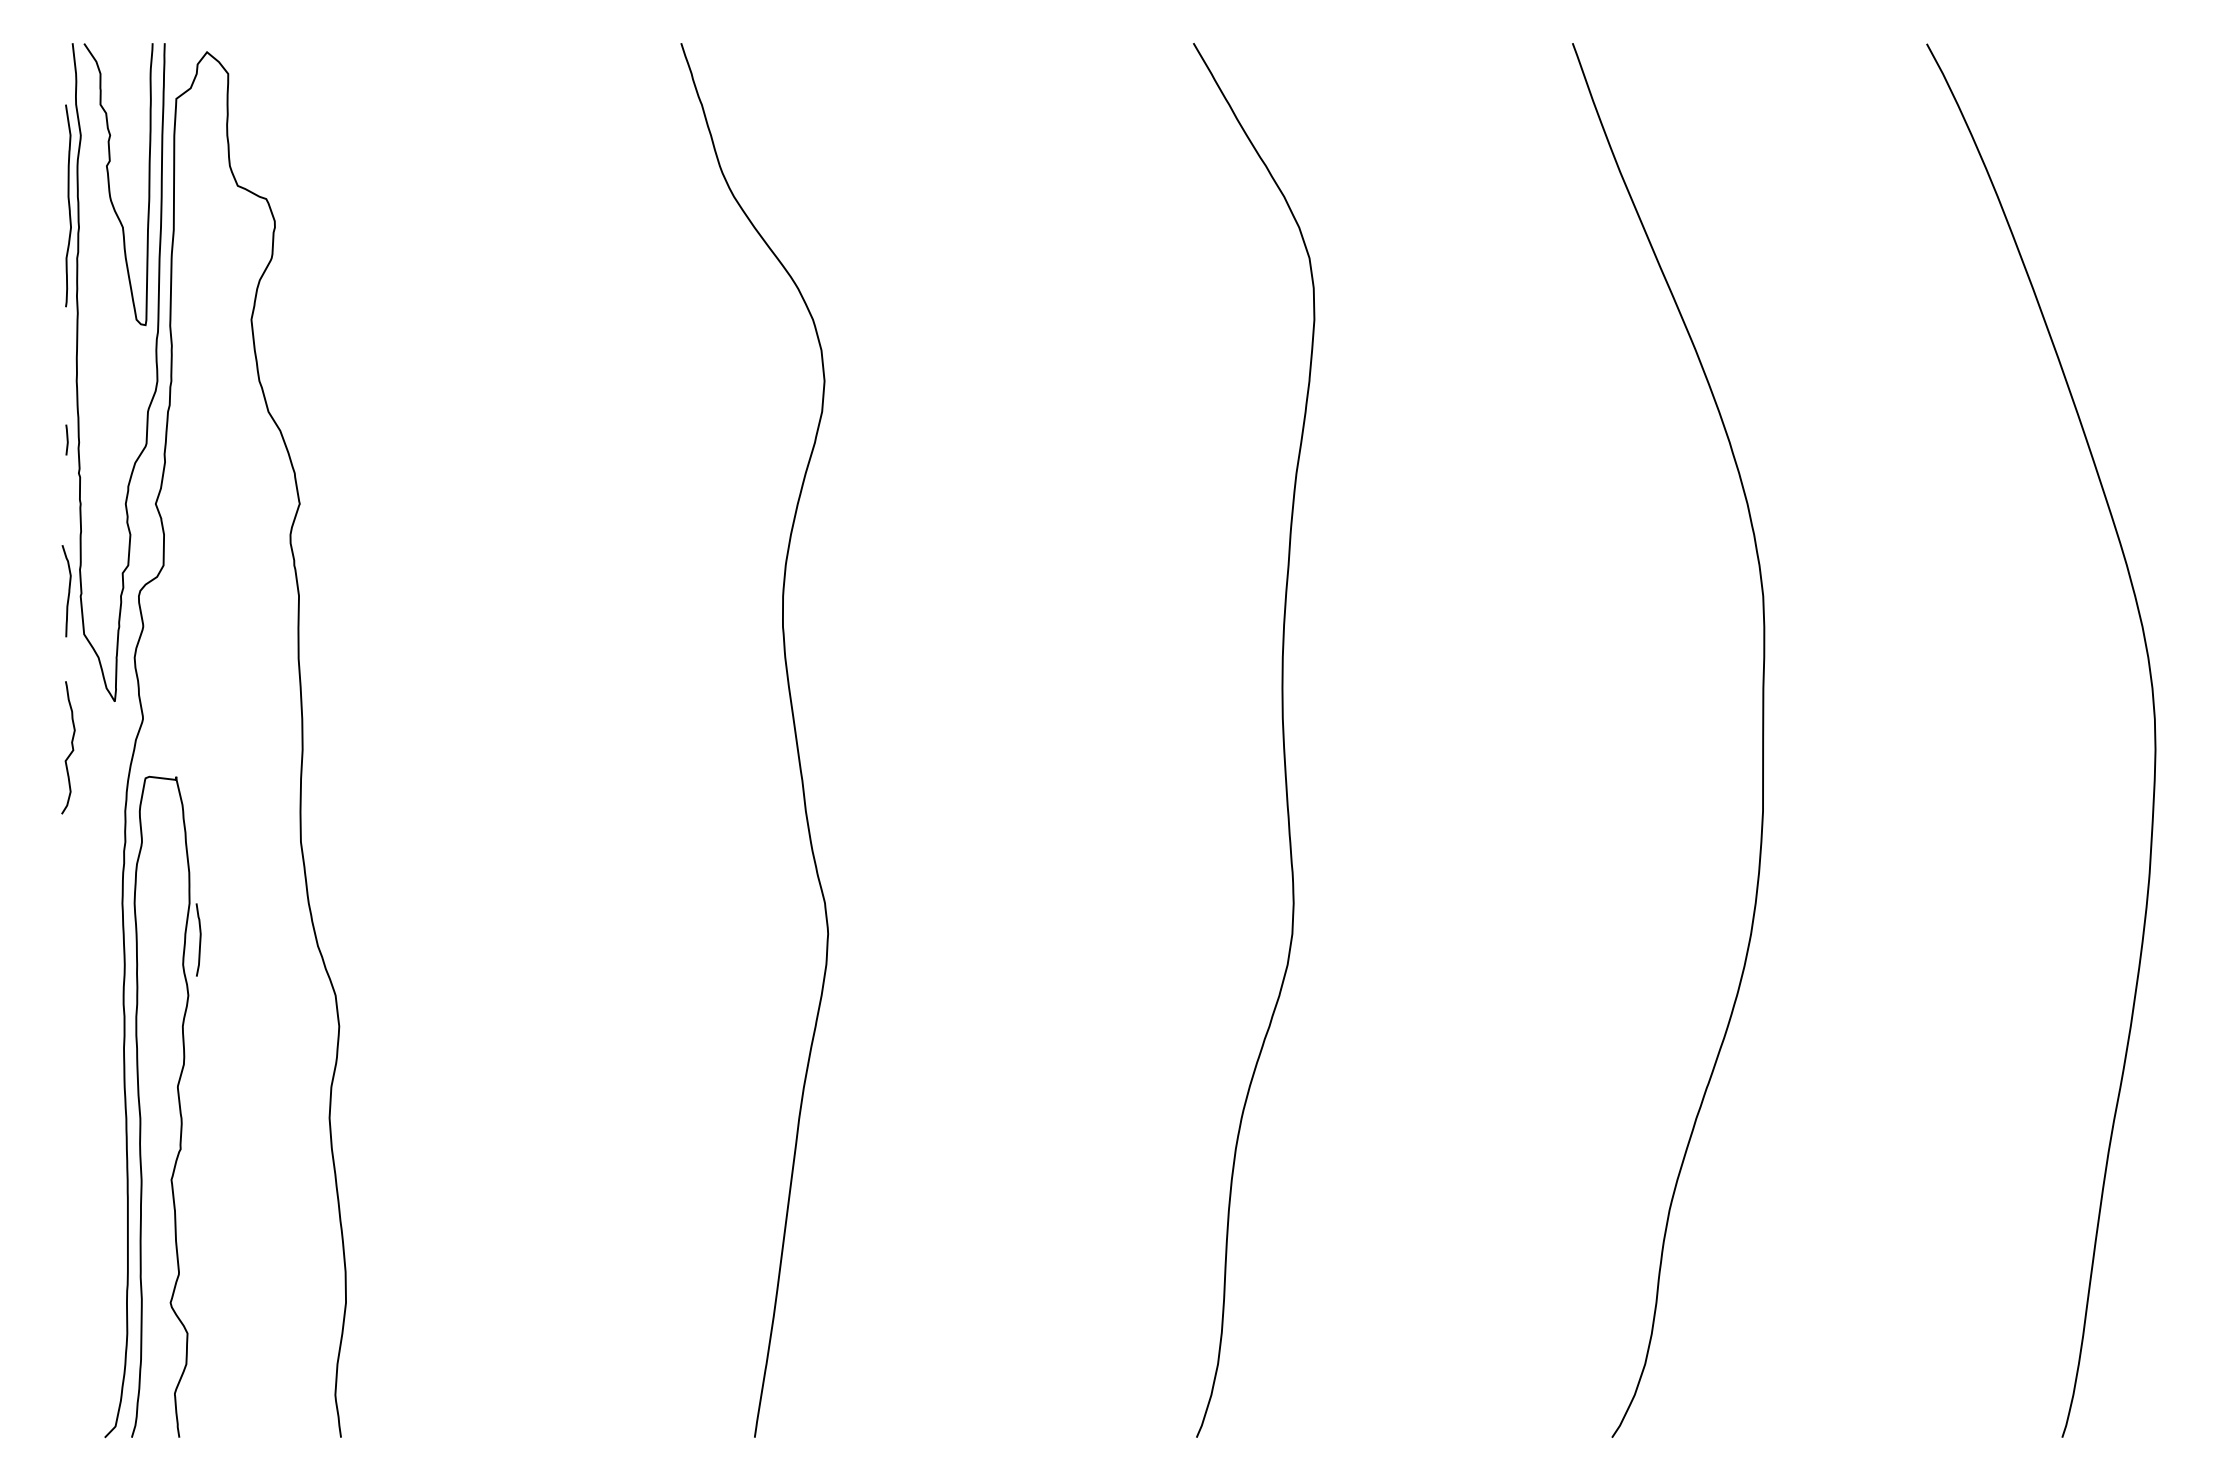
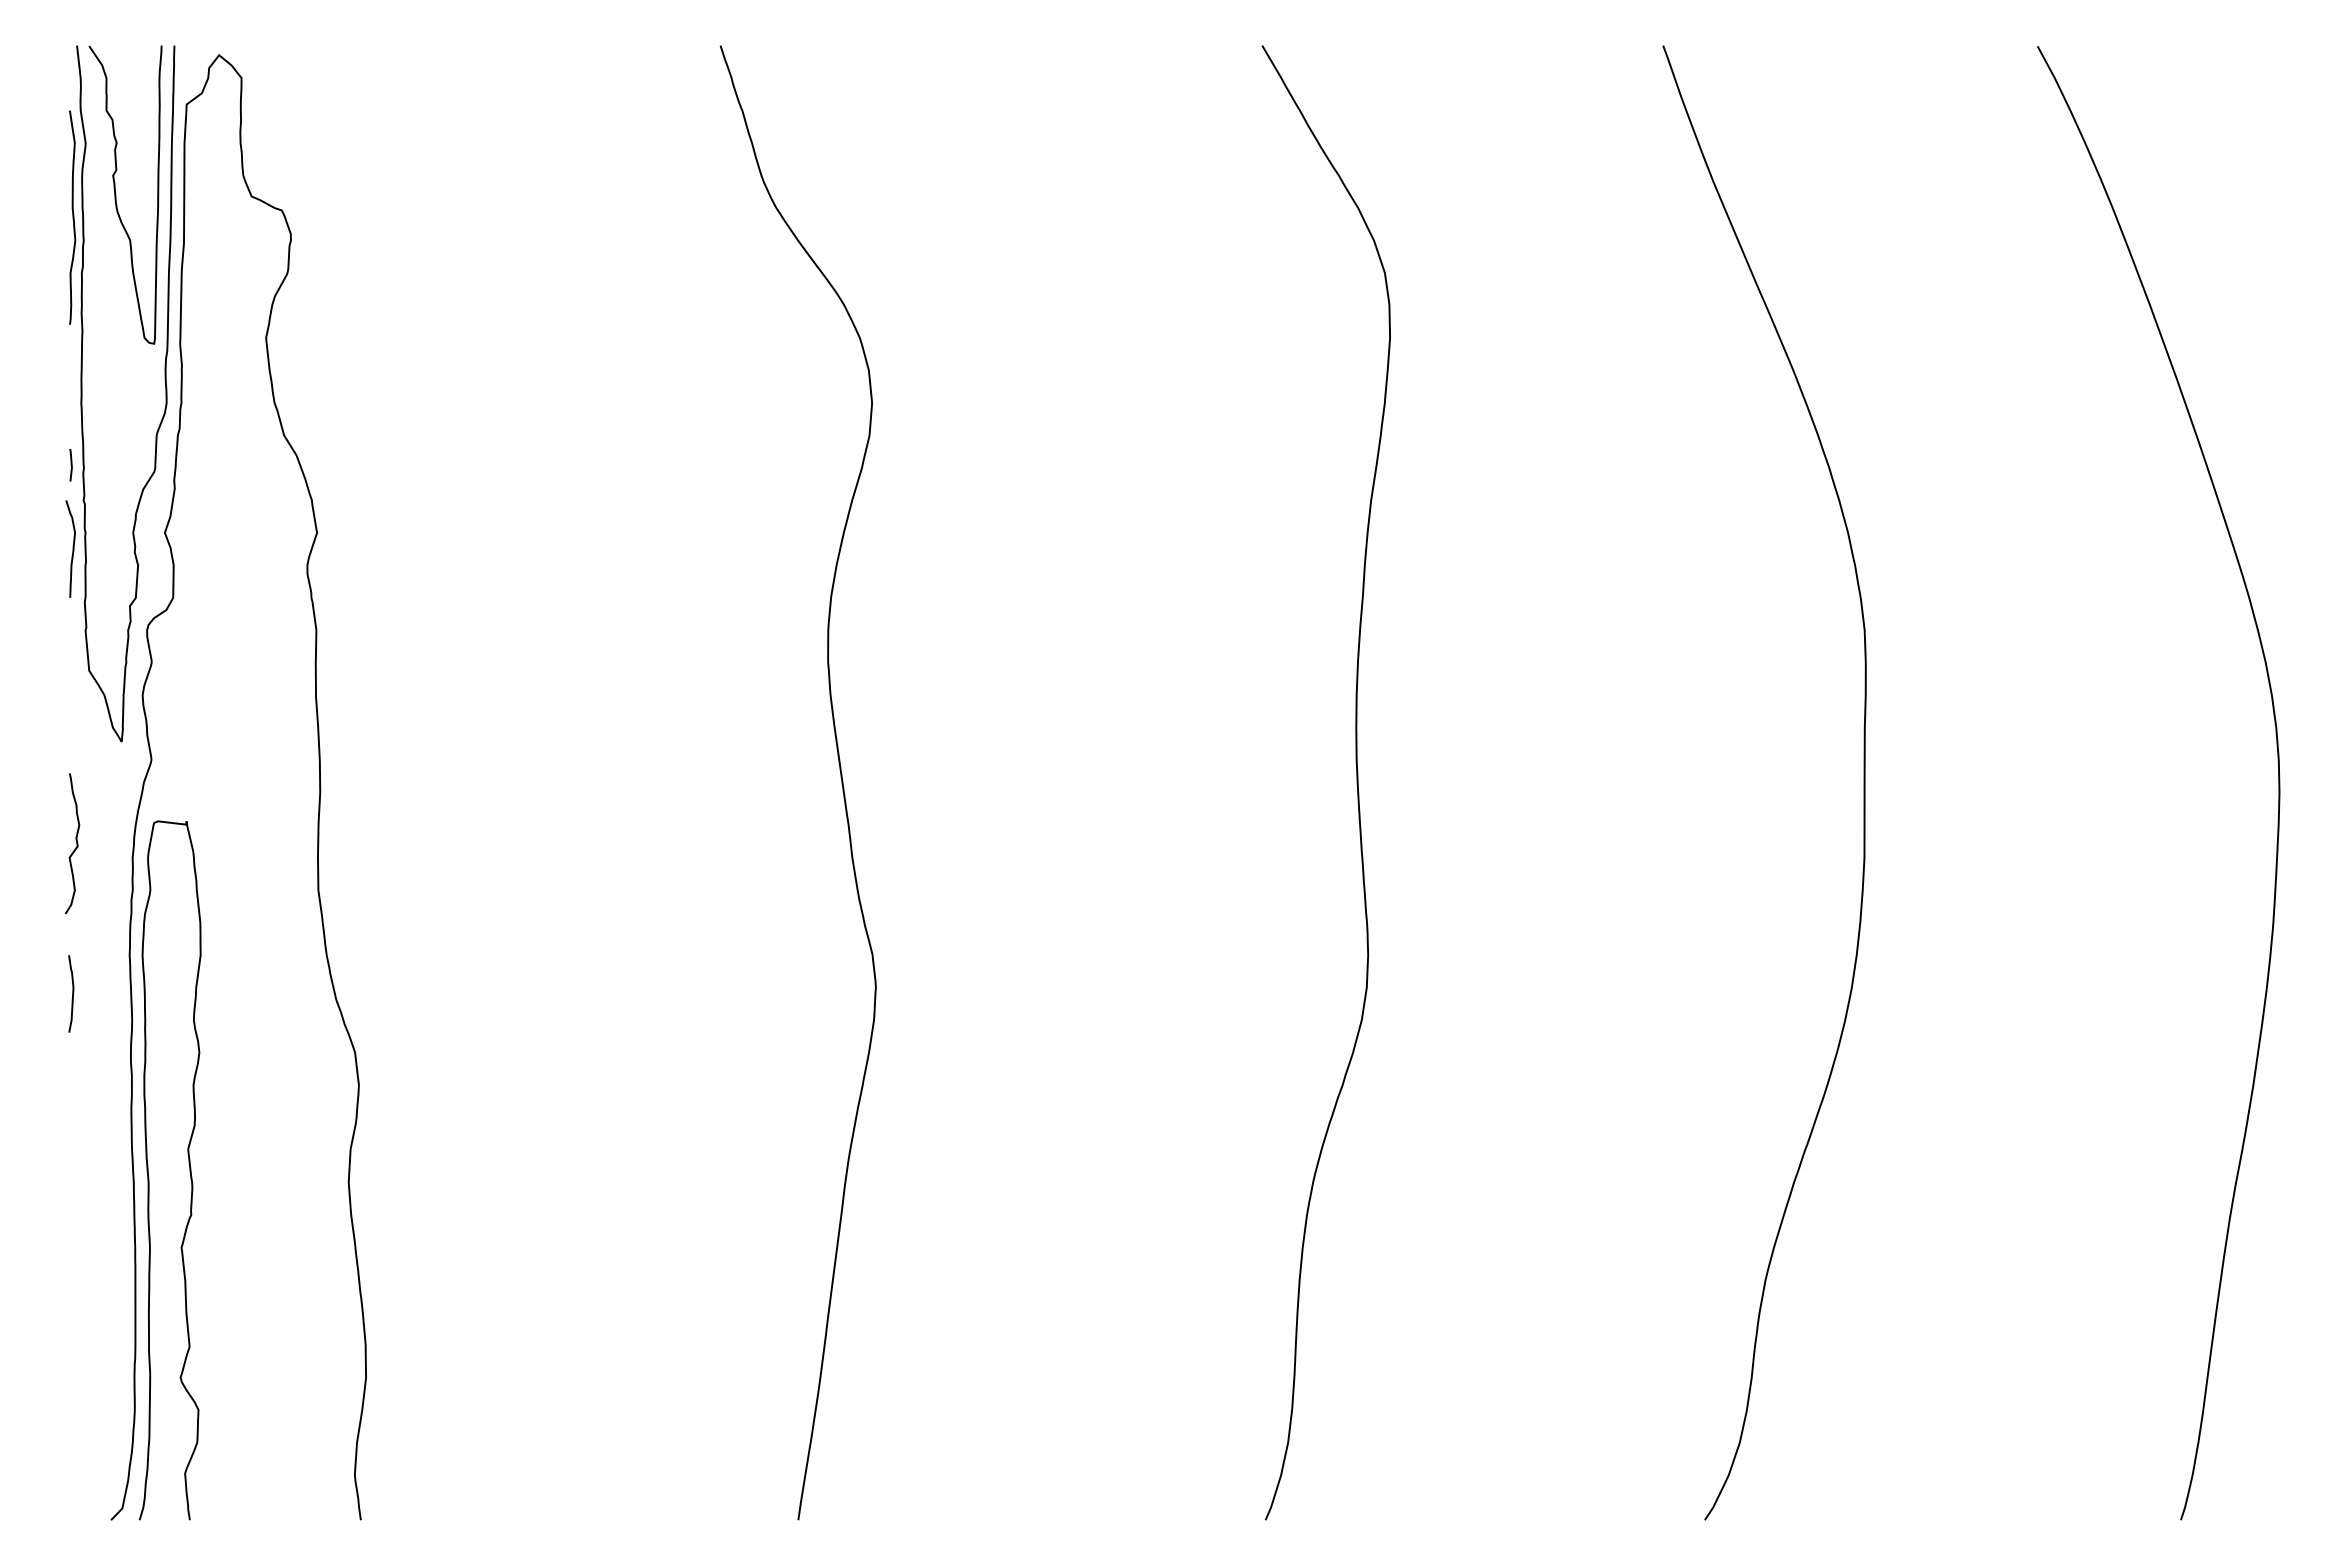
curve: (68, 590) -> (72, 548), moved
curve: (72, 747) -> (76, 843), moved
curve: (199, 939) -> (72, 993), moved

